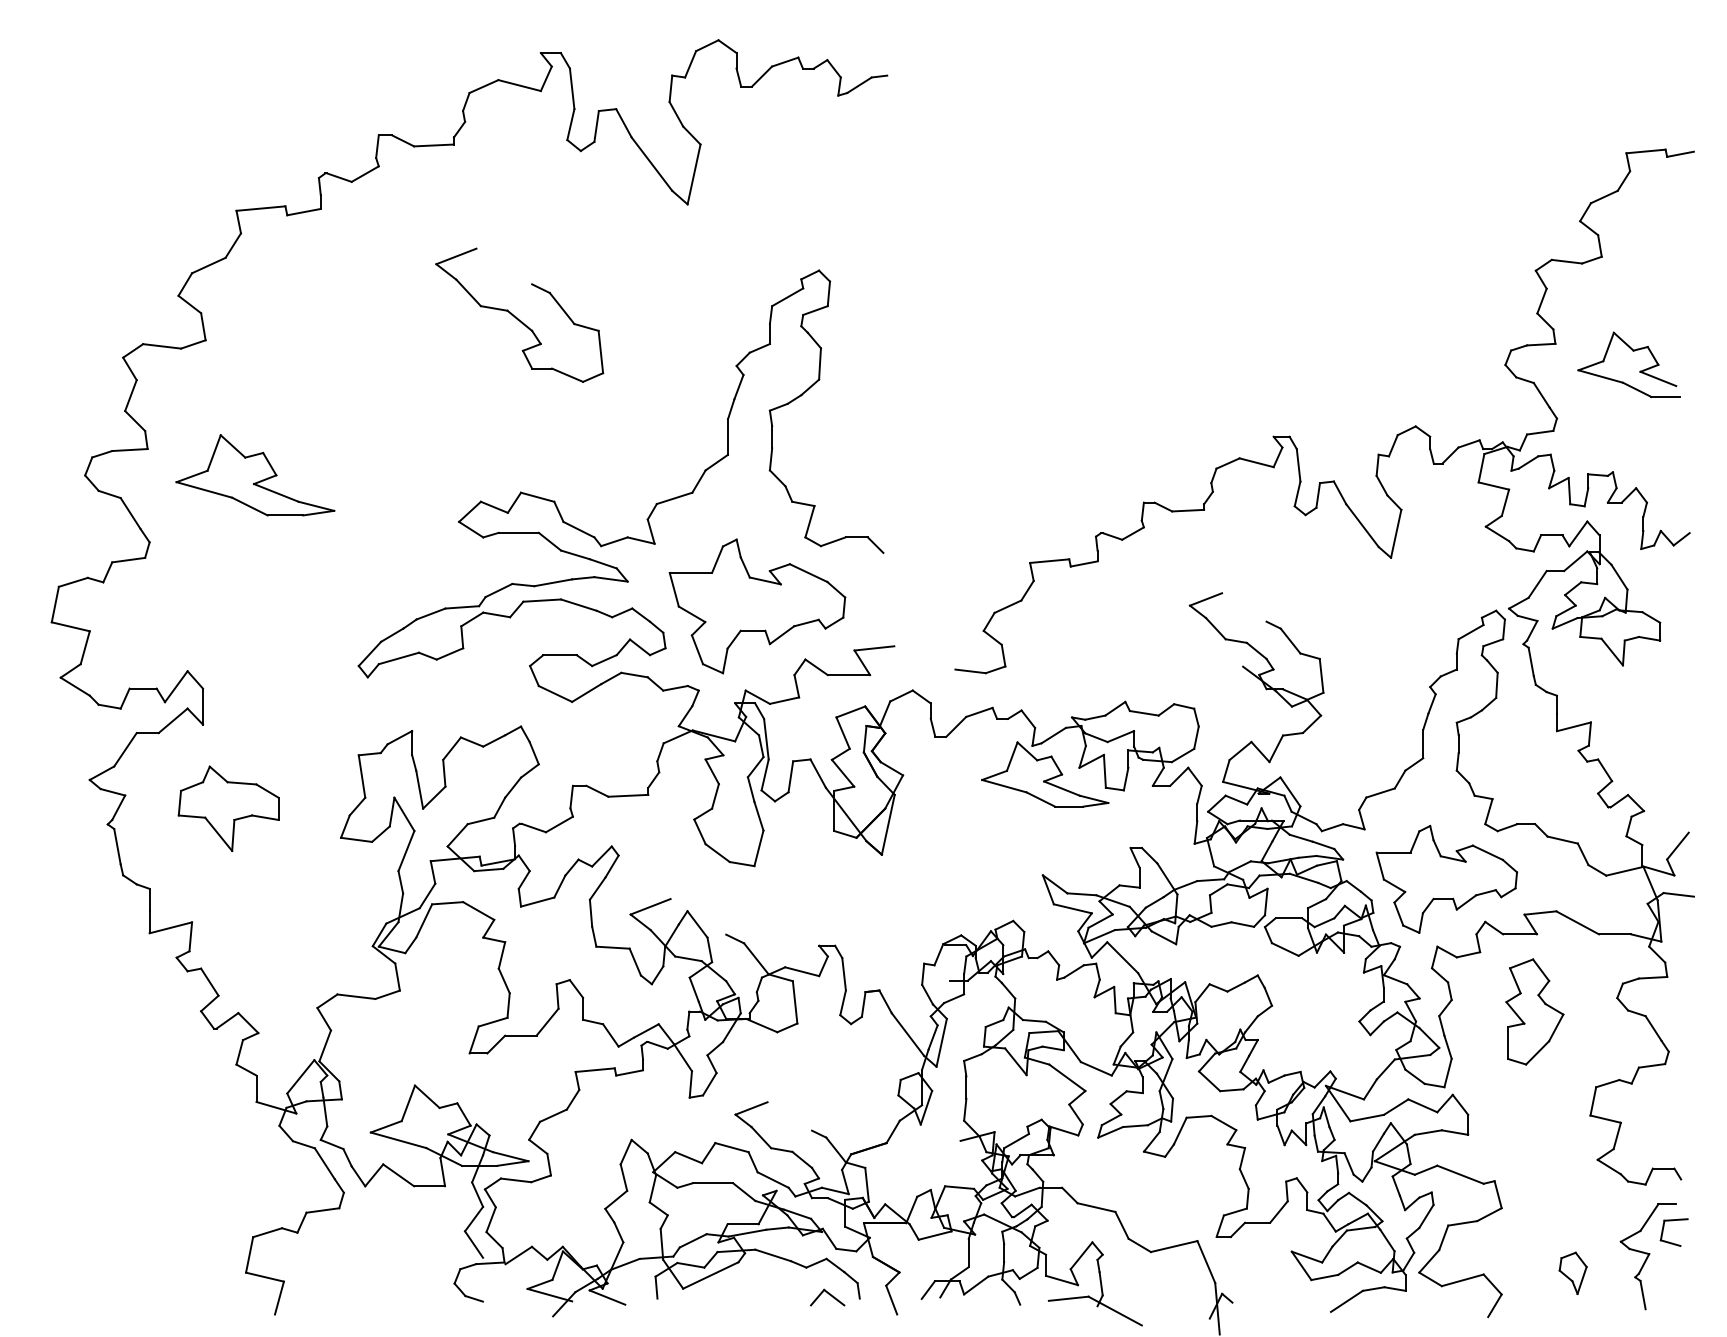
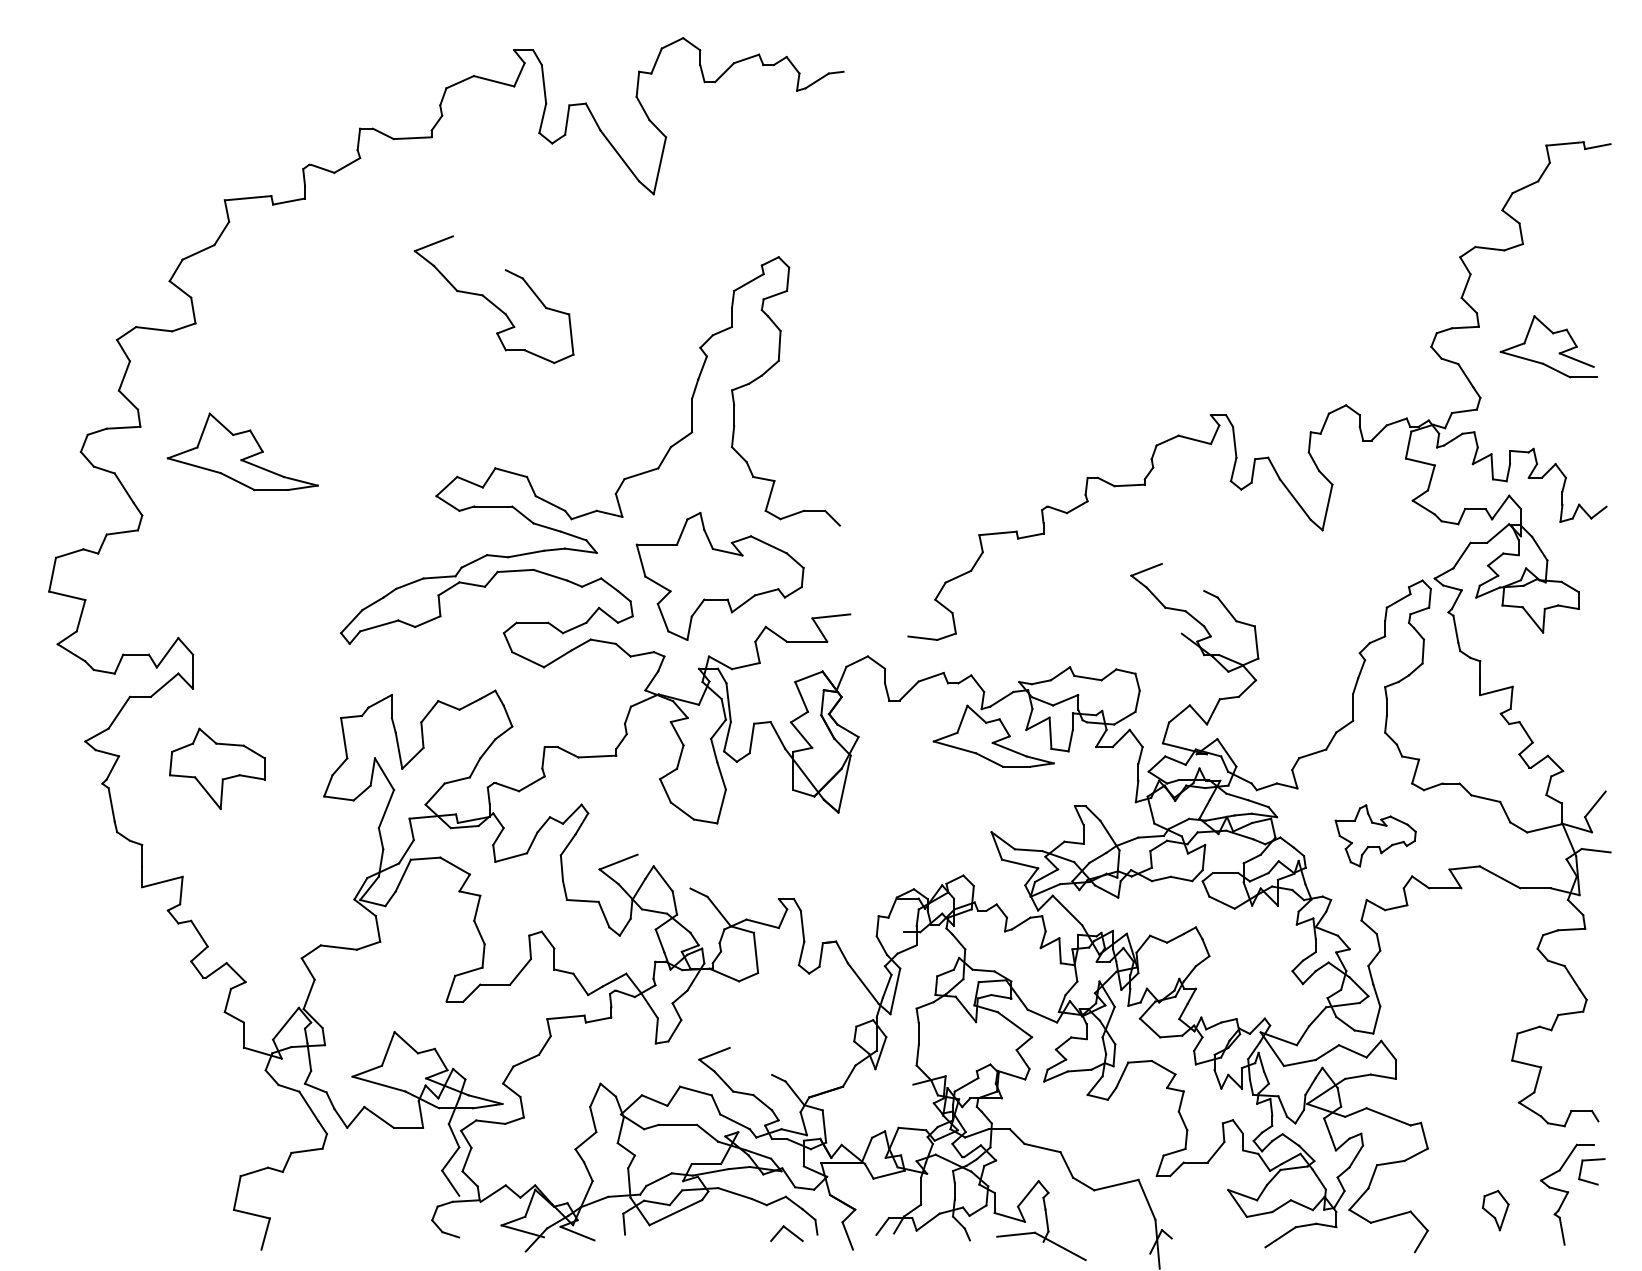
part: (1446, 878) -> (1375, 835), size x0.6
part: (1534, 1011) -> (1458, 961), removed

